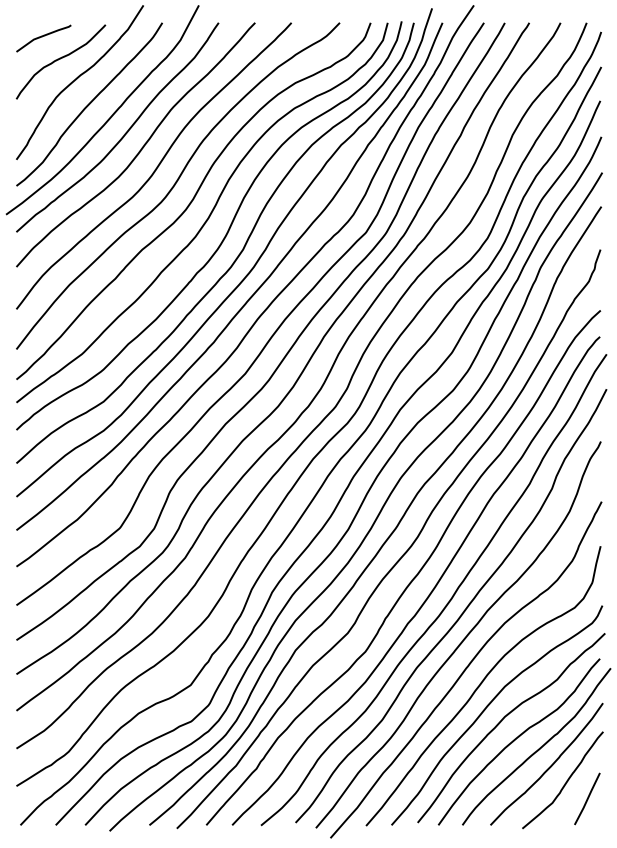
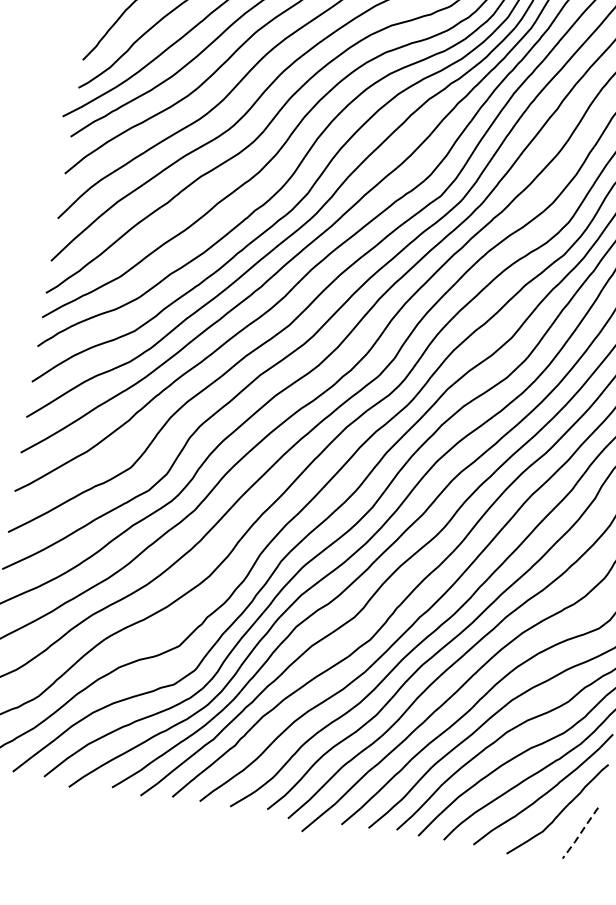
line: (587, 799) -> (580, 833), solid -> dashed

